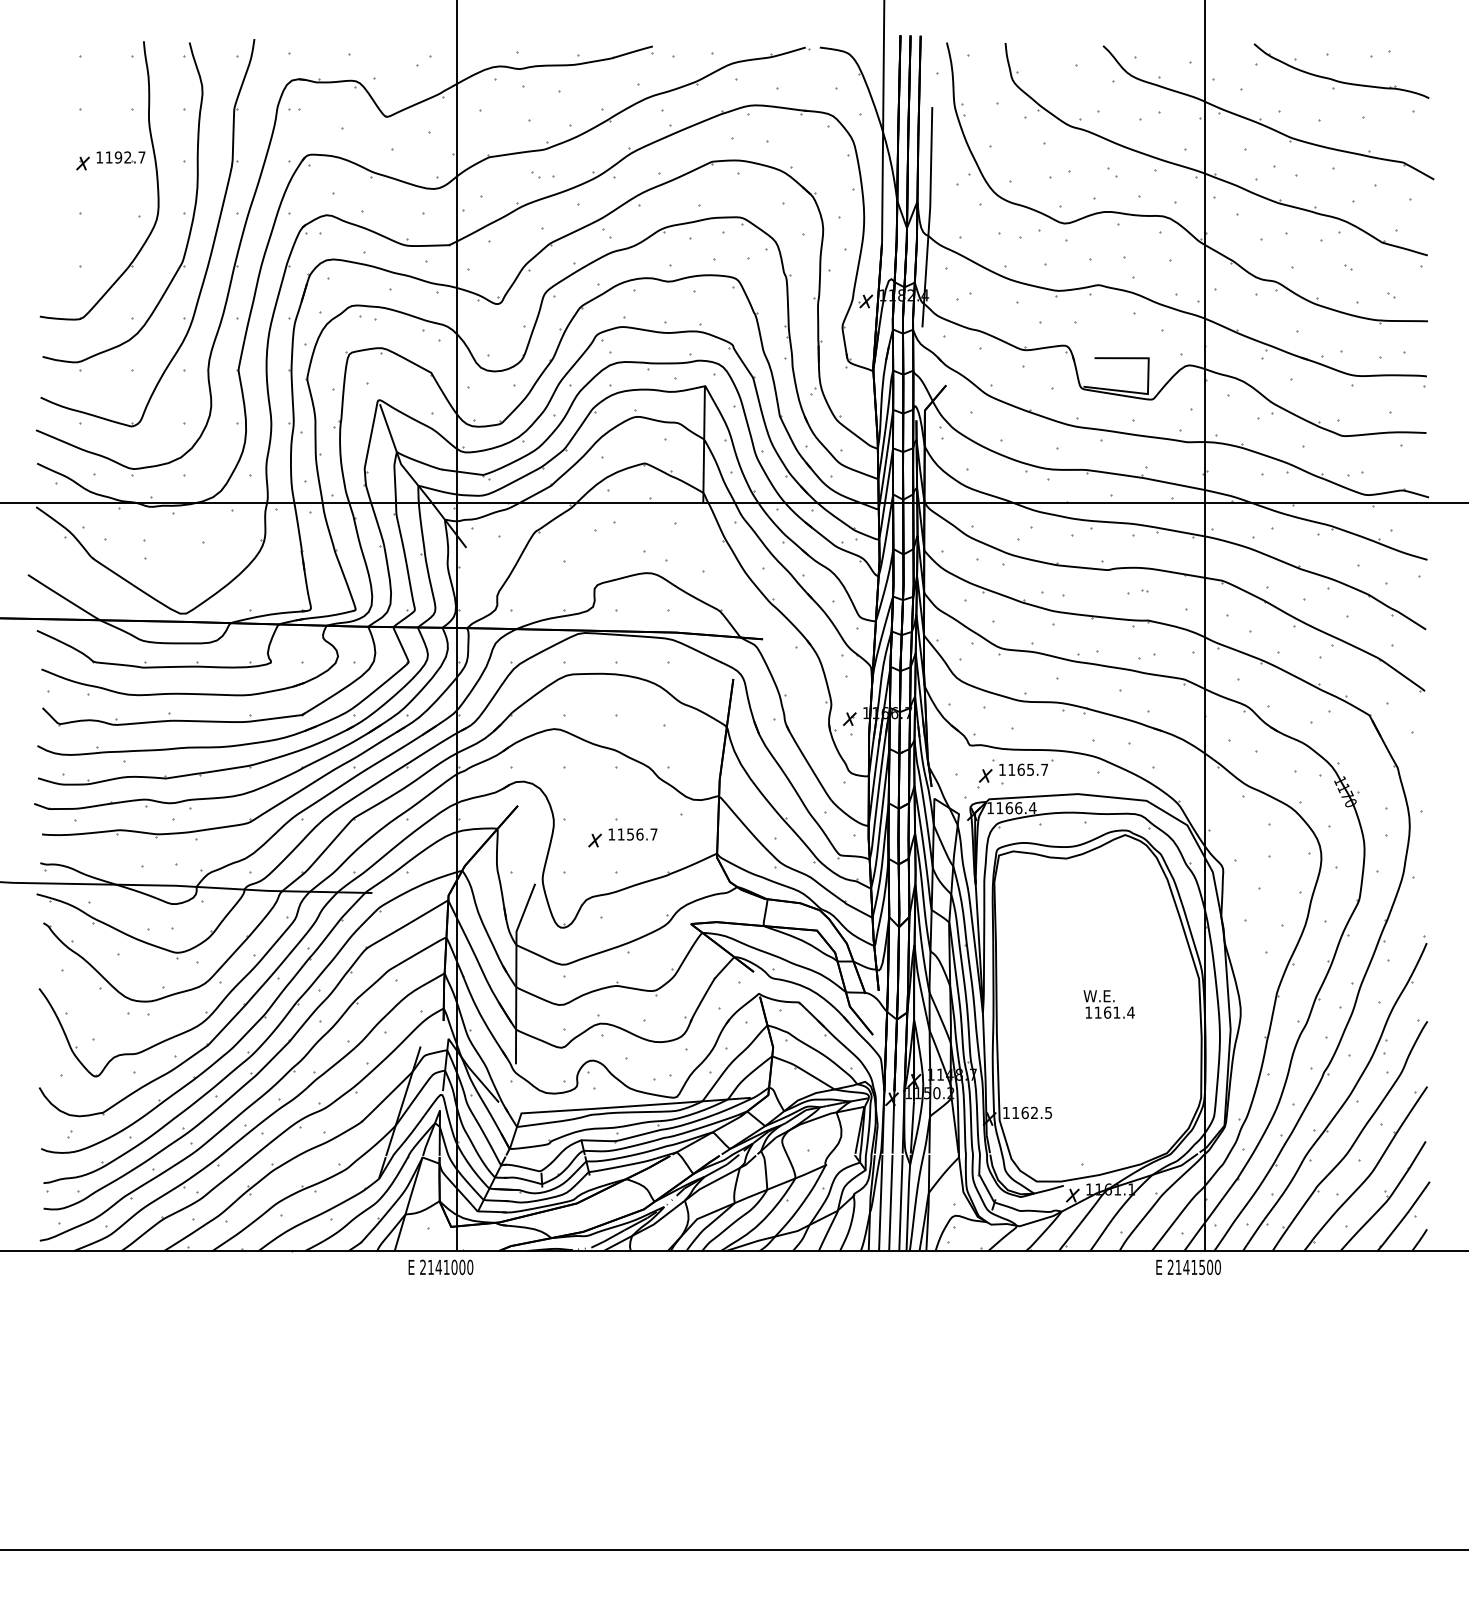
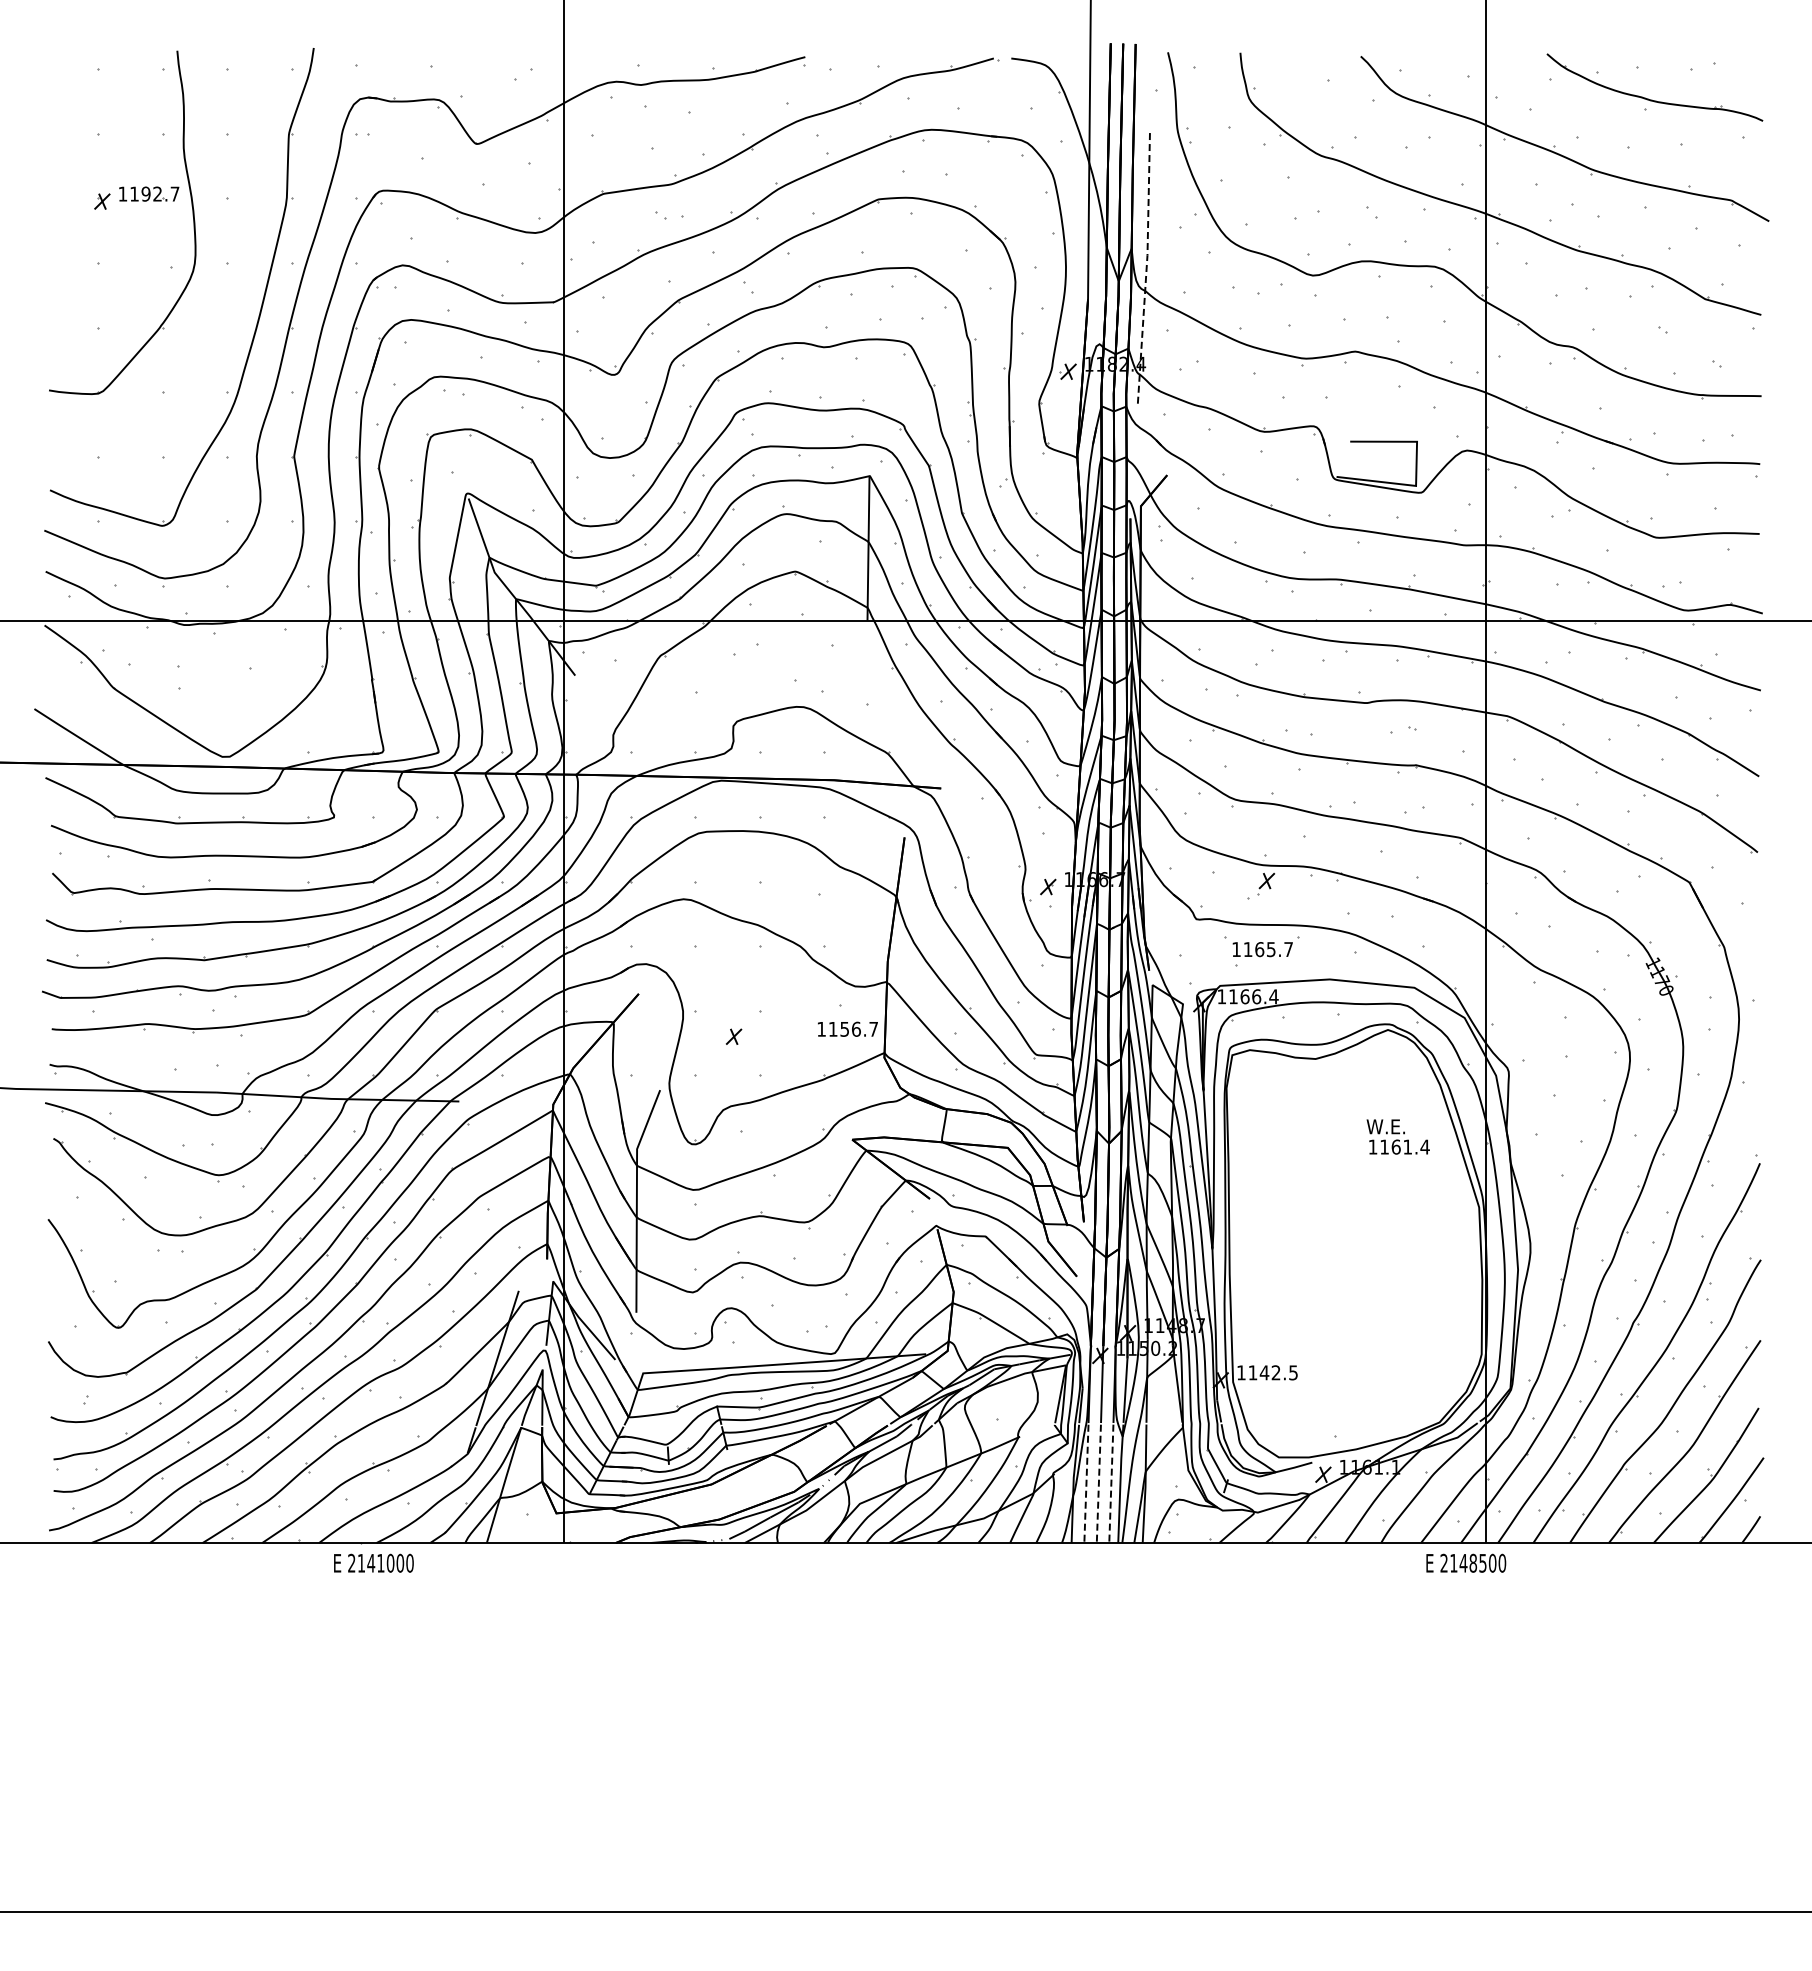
part: (192, 216) -> (237, 266), removed
line: (929, 216) -> (1146, 267), solid -> dashed
part: (985, 777) -> (1266, 883), moved
text: (632, 833) -> (847, 1028), moved
text: (1108, 1004) -> (1397, 1136), moved
text: (1025, 1112) -> (1264, 1372), 1162.5 -> 1142.5
line: (880, 1203) -> (1086, 1484), solid -> dashed
line: (890, 1203) -> (1098, 1484), solid -> dashed
line: (901, 1203) -> (1111, 1484), solid -> dashed
text: (440, 1266) -> (373, 1562), moved
text: (1194, 1266) -> (1473, 1562), 2141500 -> 2148500

